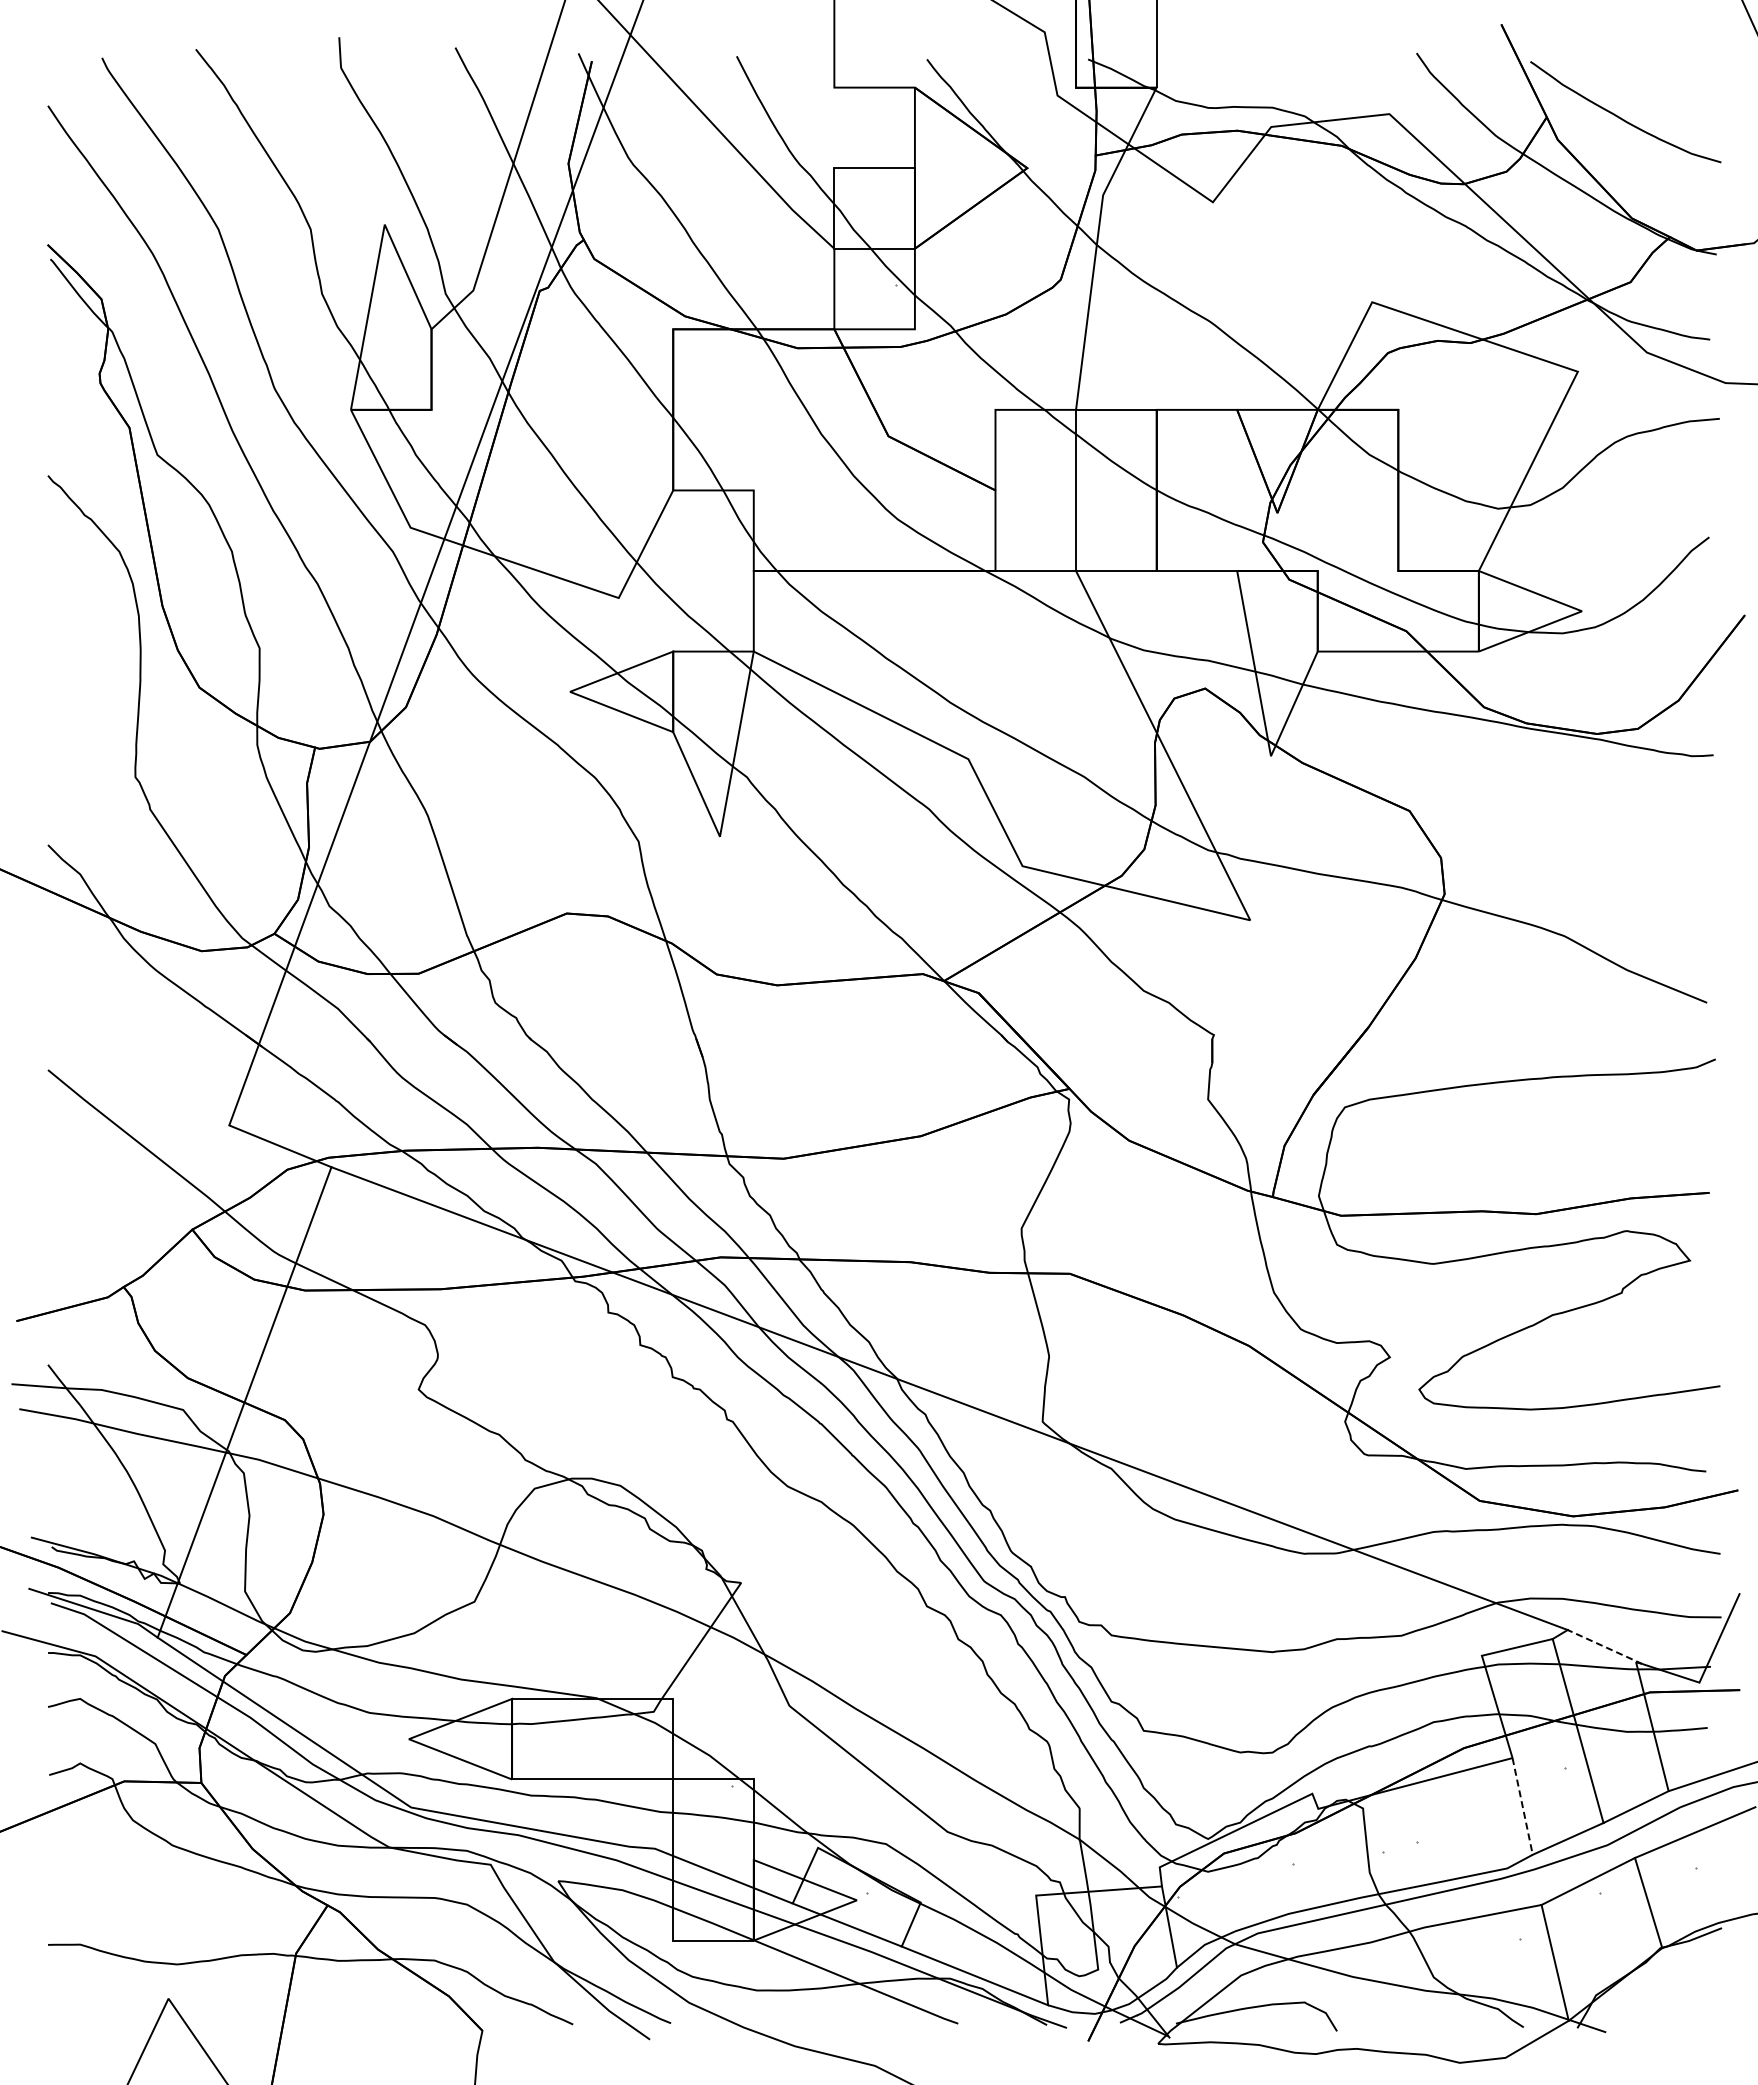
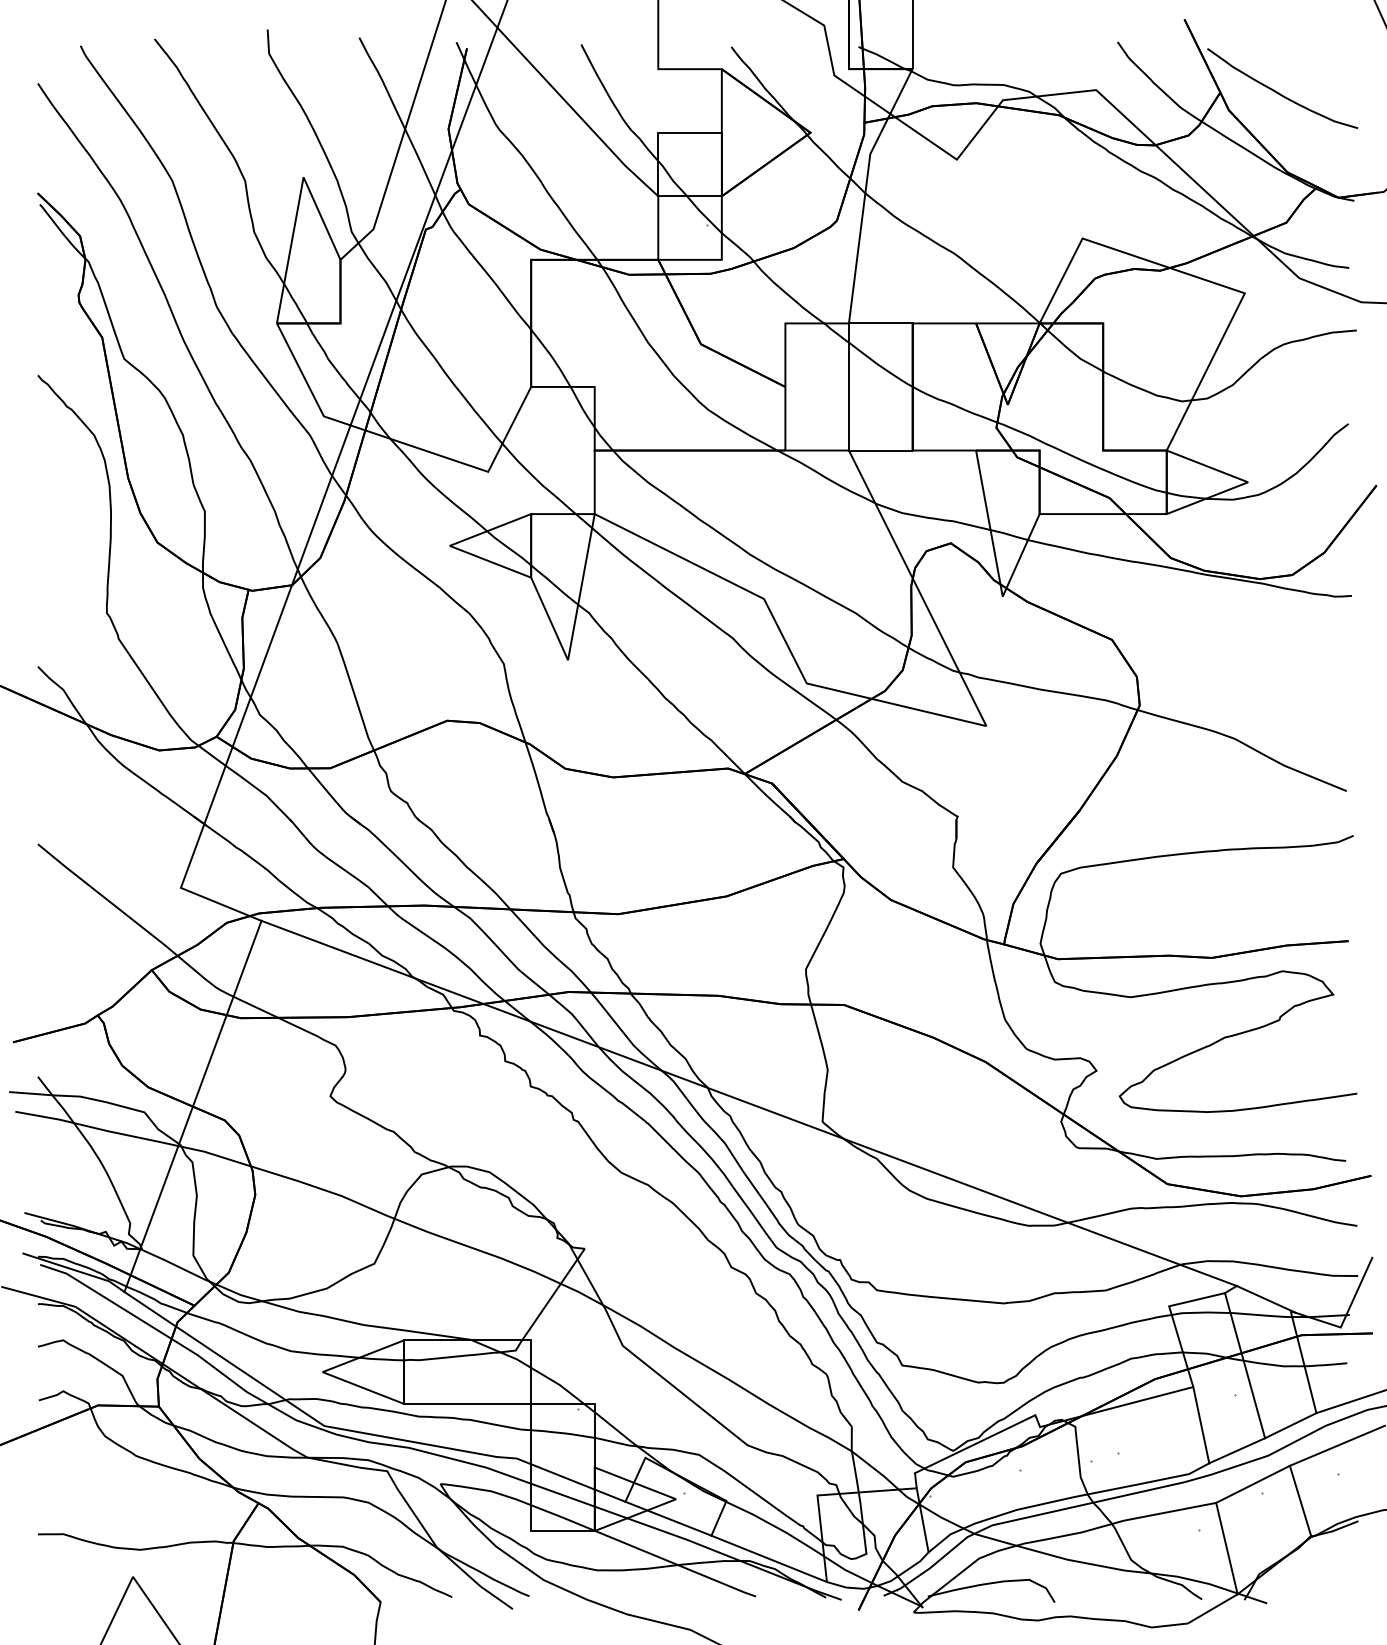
line: (1604, 1646) -> (1265, 1298), dashed -> solid
line: (1522, 1806) -> (1201, 1425), dashed -> solid

